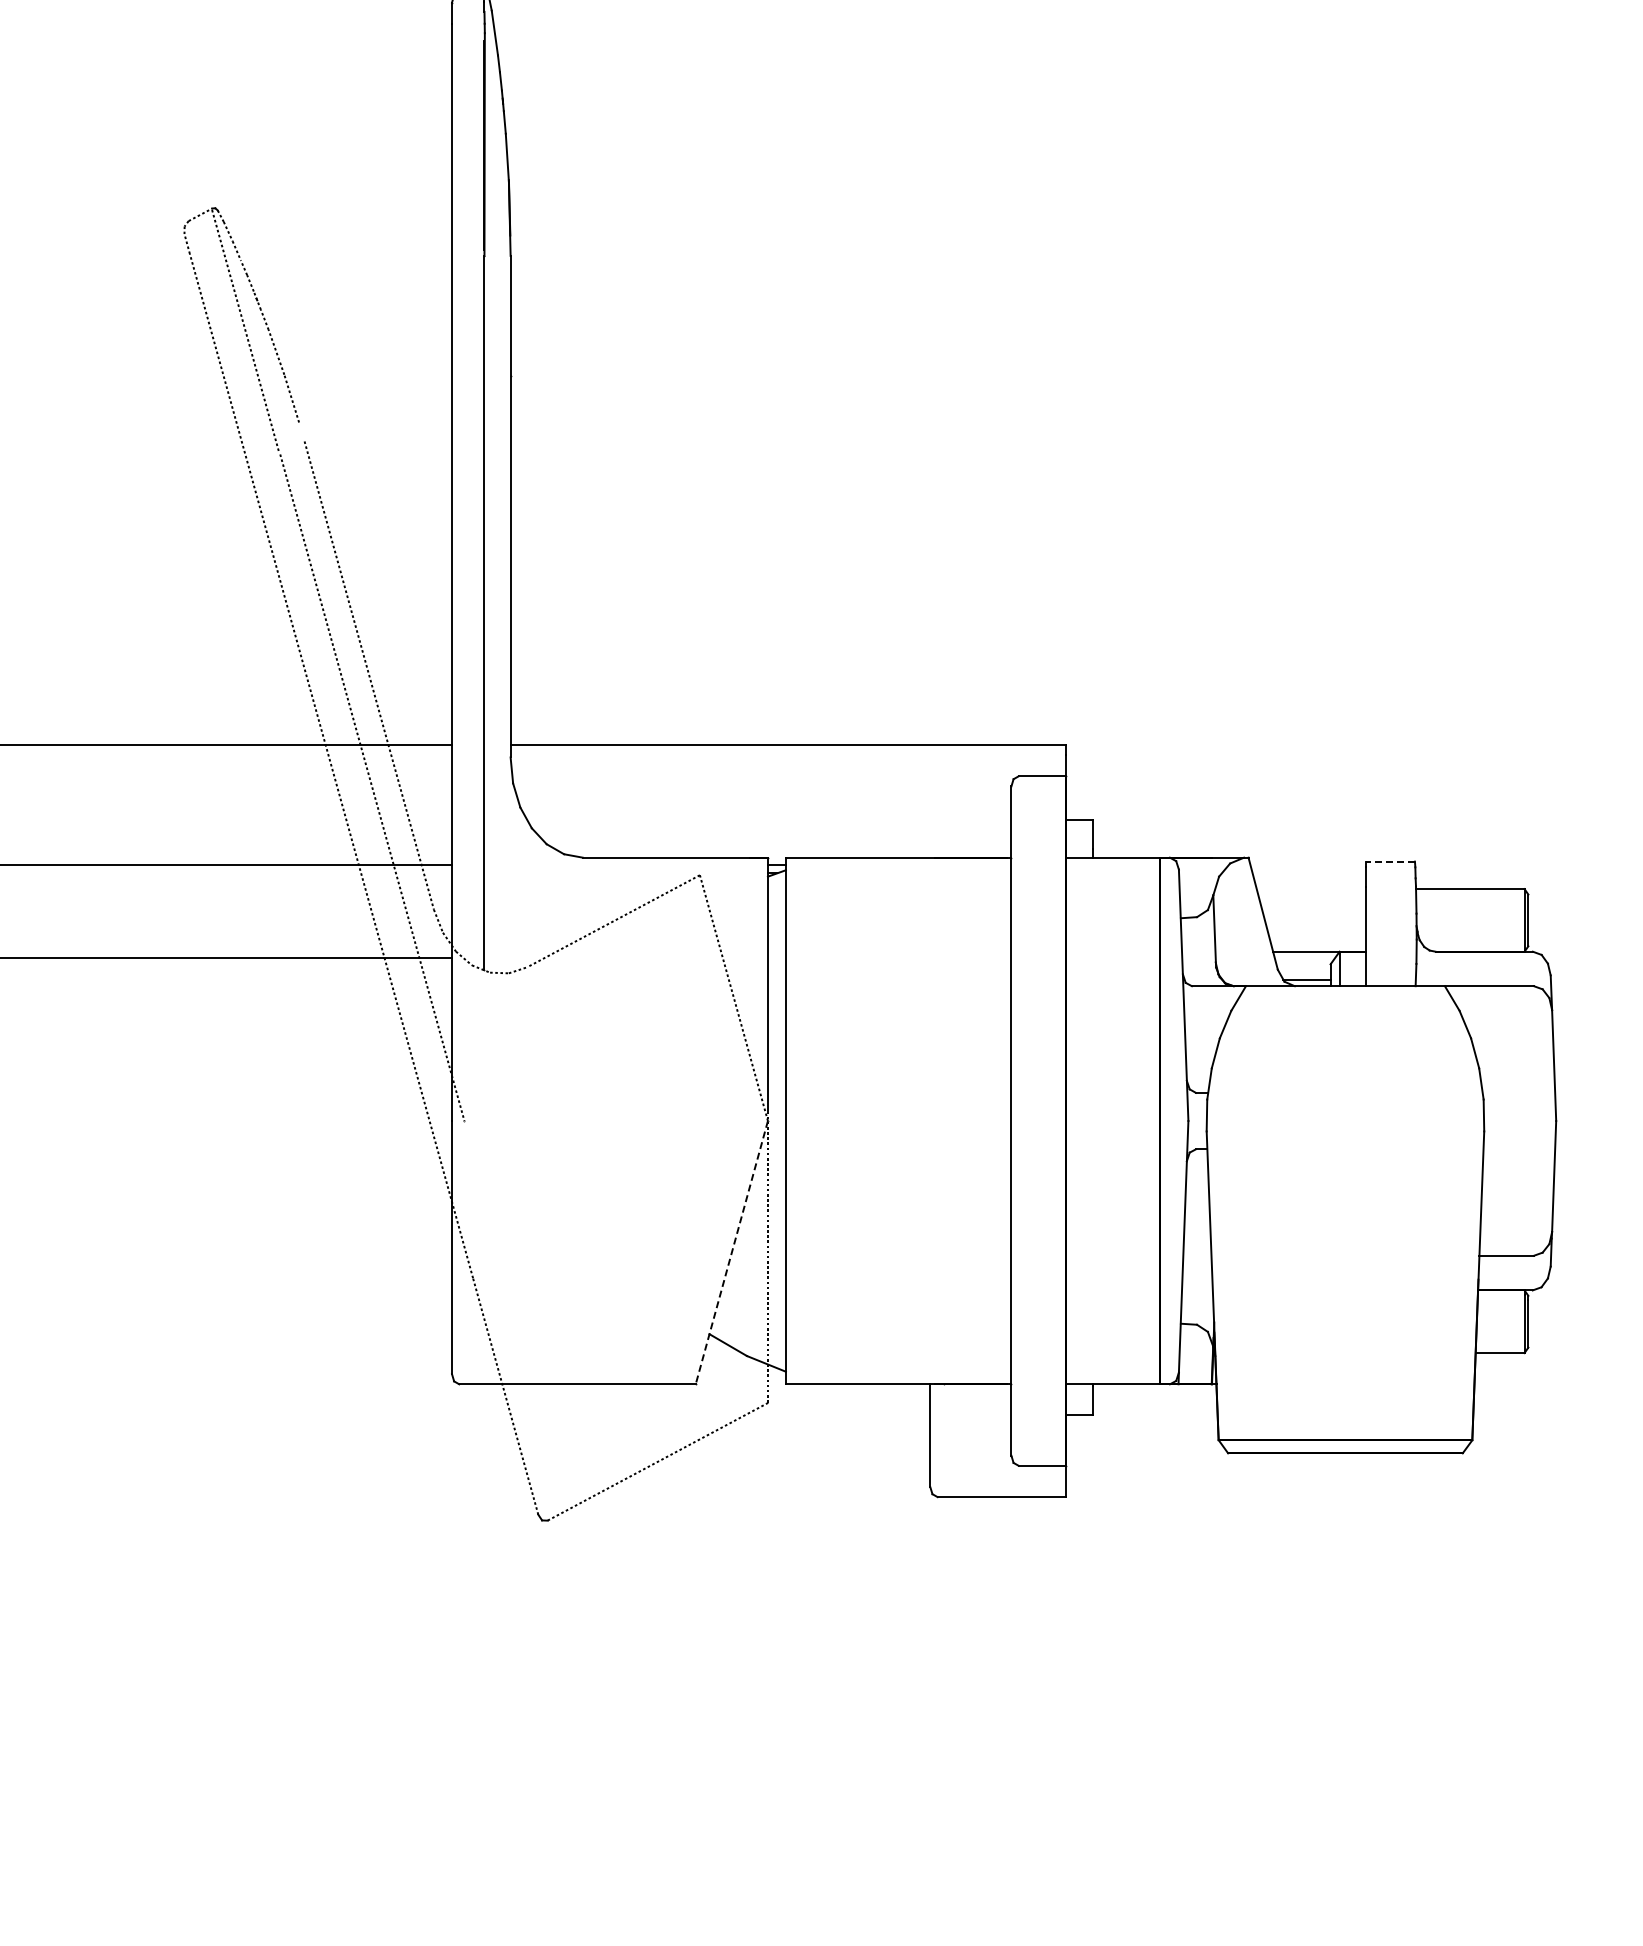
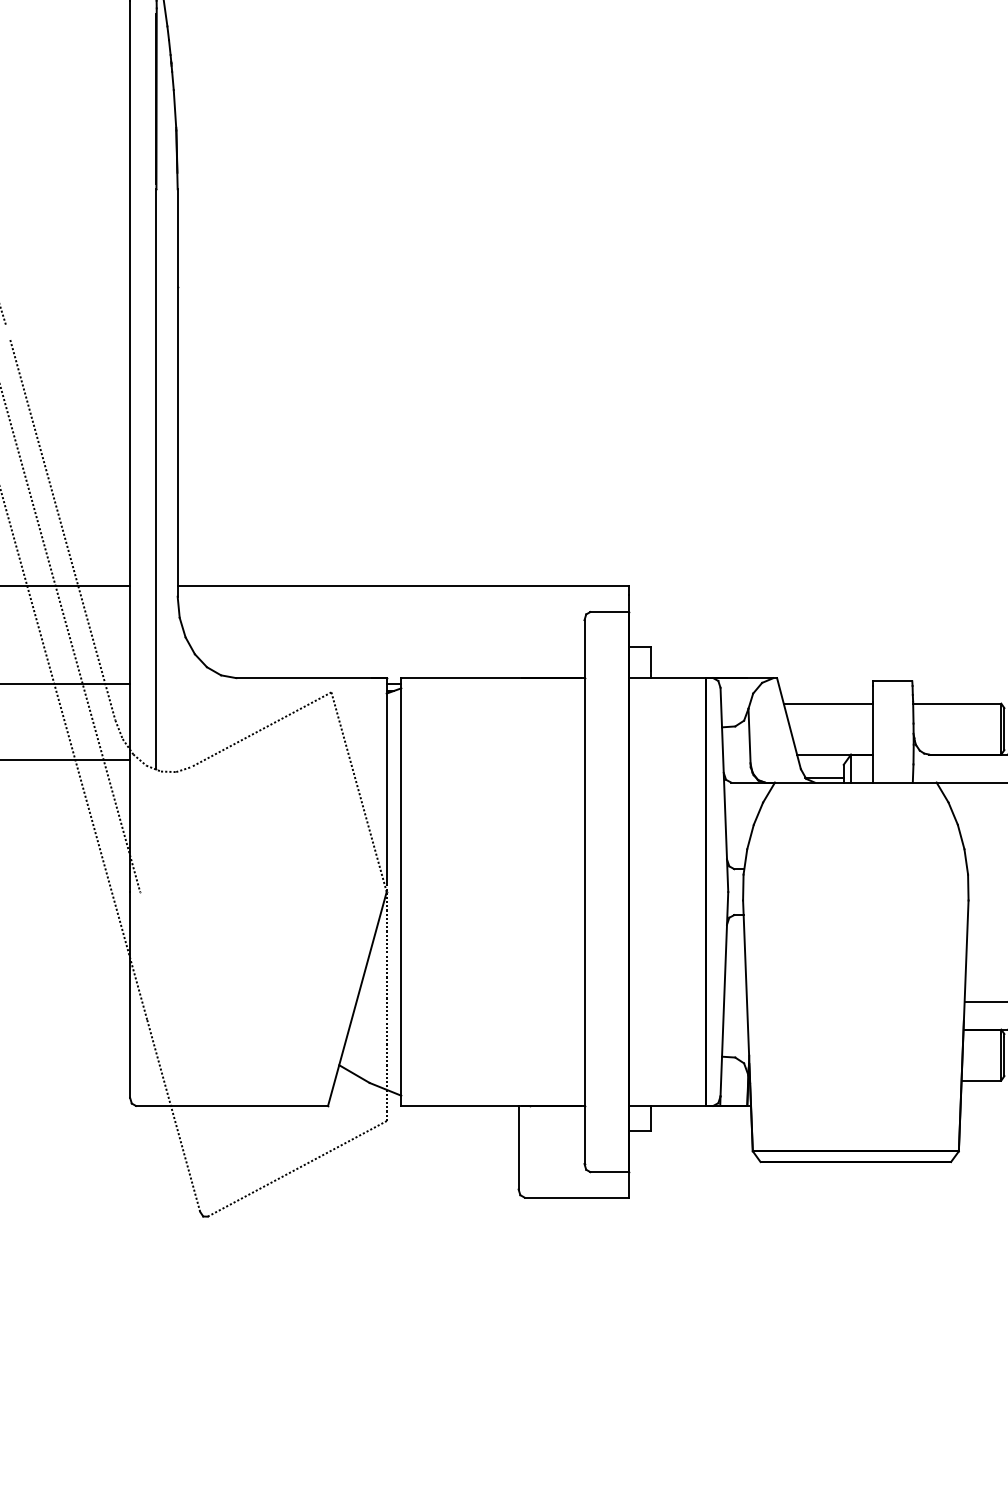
line: (1390, 861) -> (892, 681), dashed -> solid
line: (1311, 889) -> (828, 703), added
line: (731, 1252) -> (357, 998), dashed -> solid

